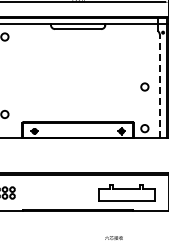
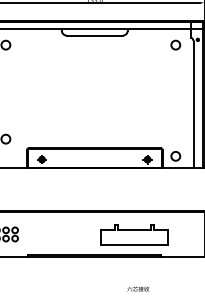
circle: (144, 86) -> (175, 44), moved
line: (159, 86) -> (193, 105), dashed -> solid
part: (126, 192) -> (134, 233), moved

